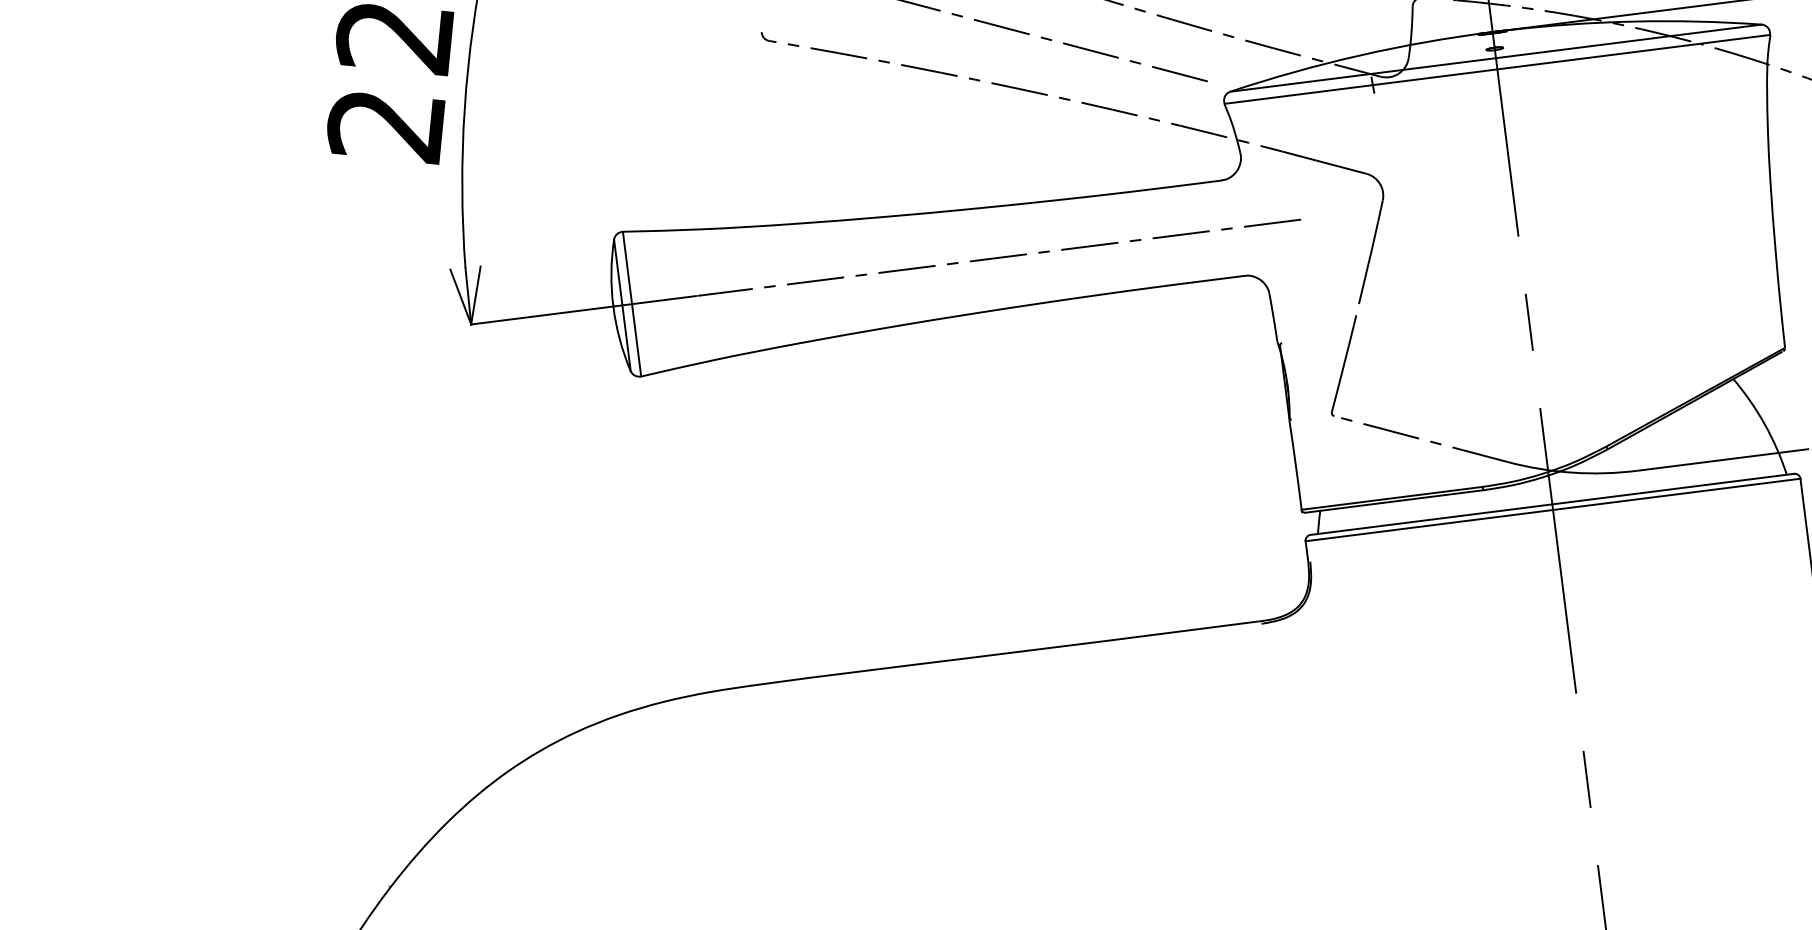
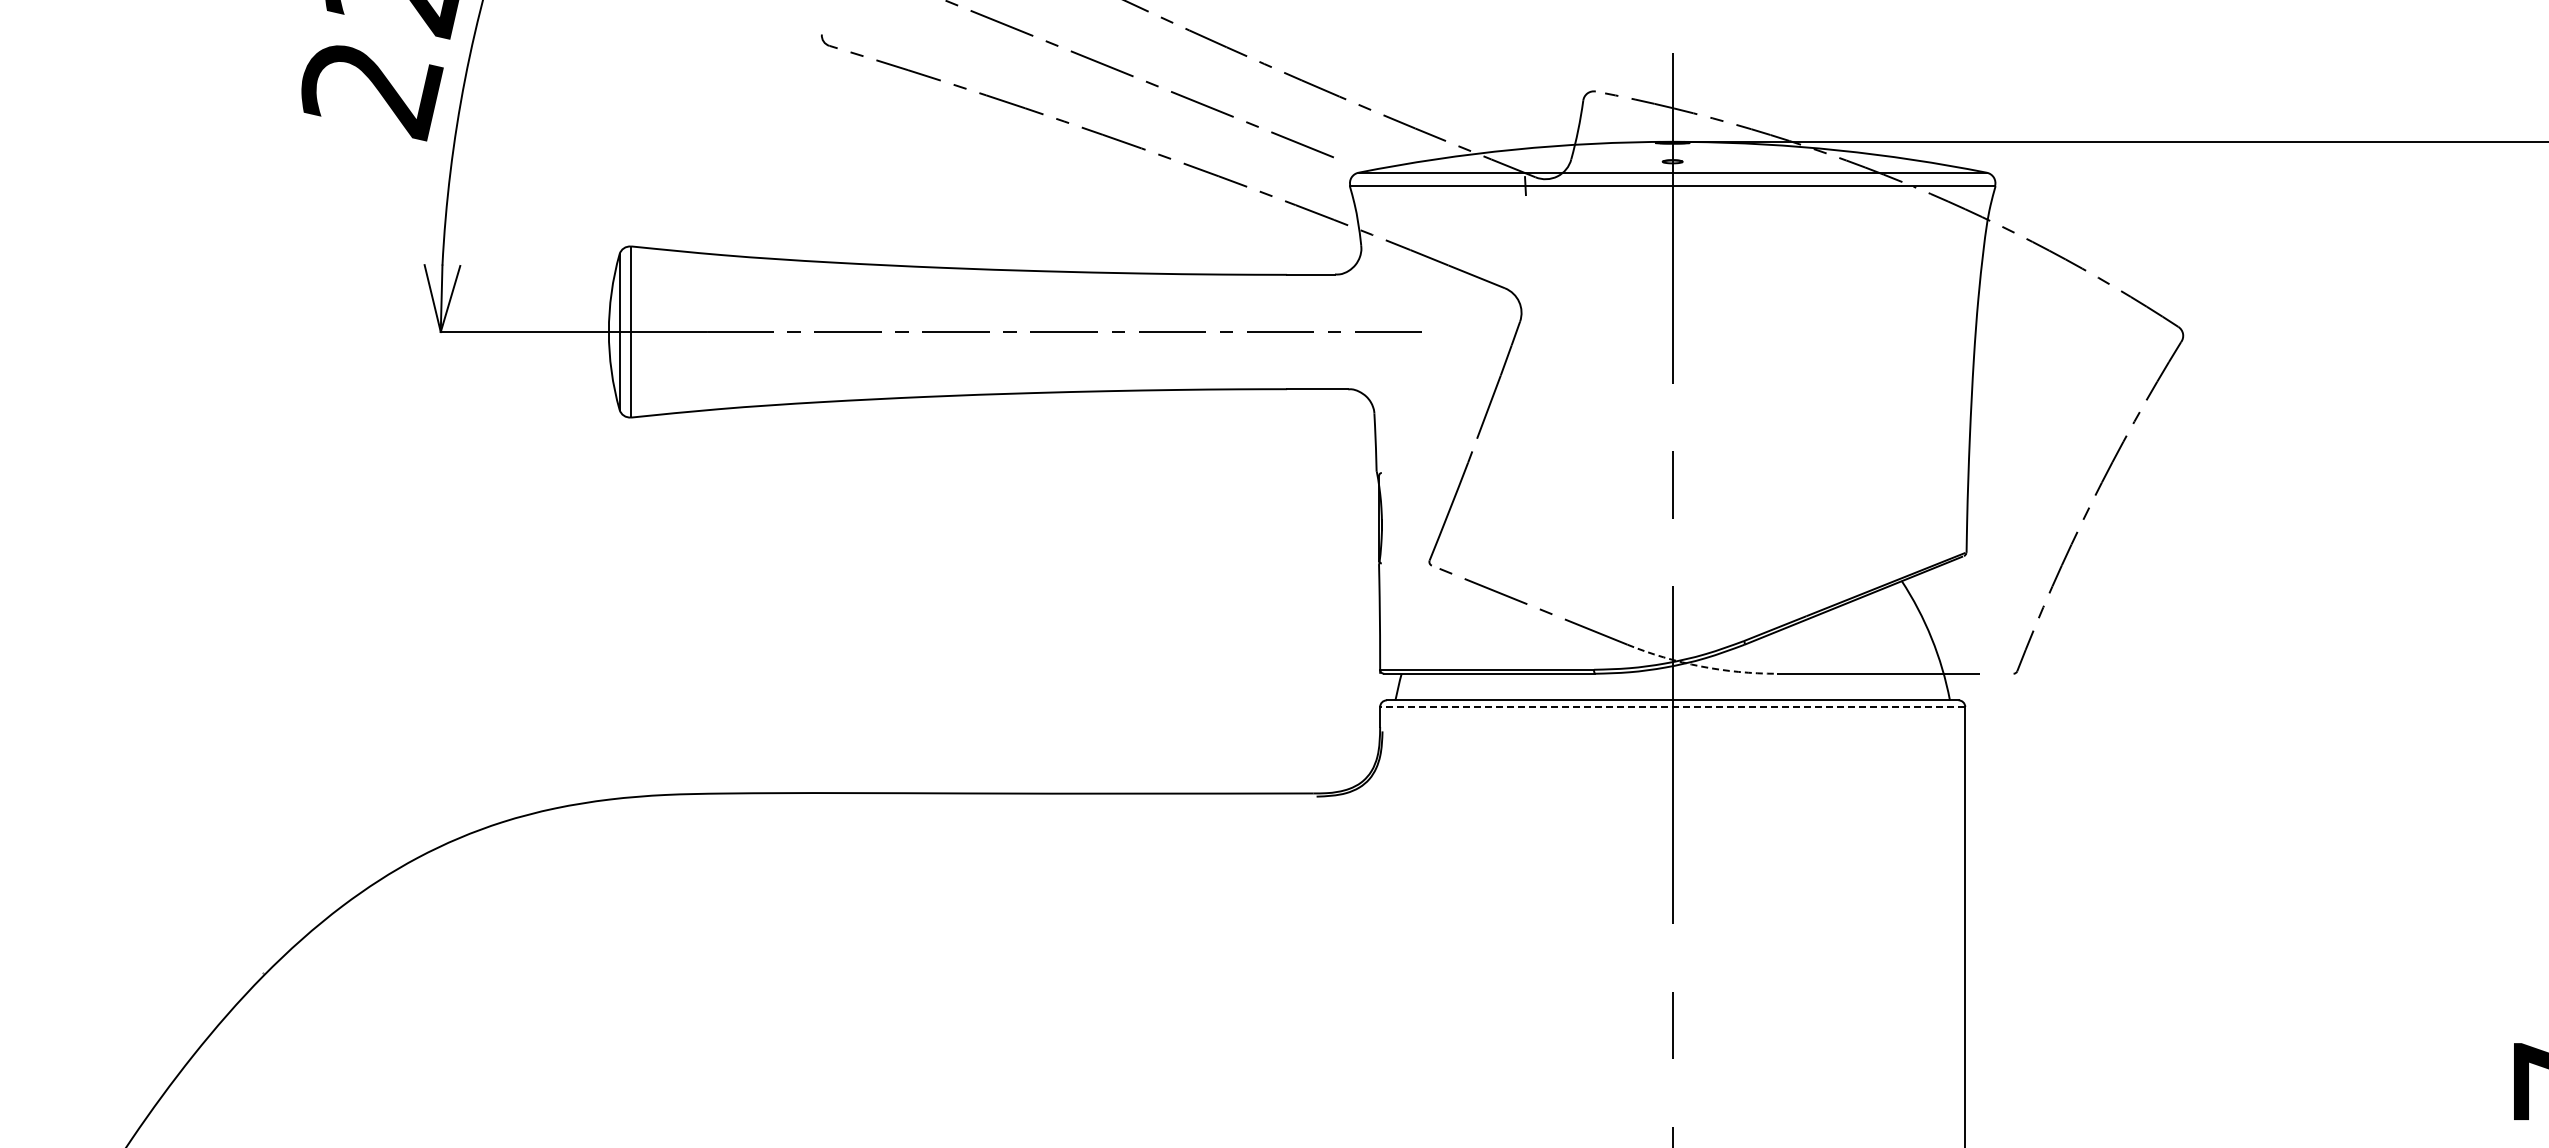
arc: (1572, 472) -> (1700, 666), solid -> dashed
line: (1552, 510) -> (1672, 707), solid -> dashed

